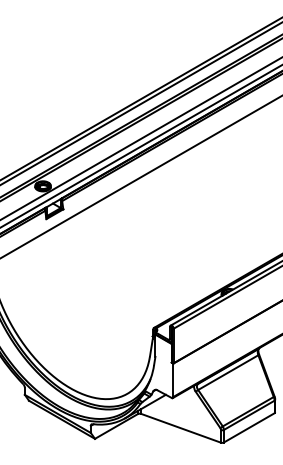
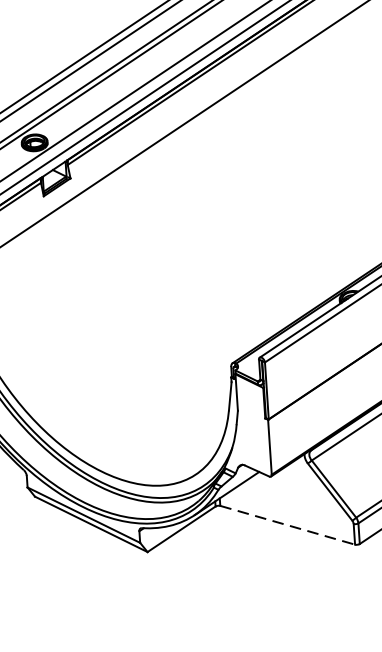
line: (180, 428) -> (286, 525), solid -> dashed

